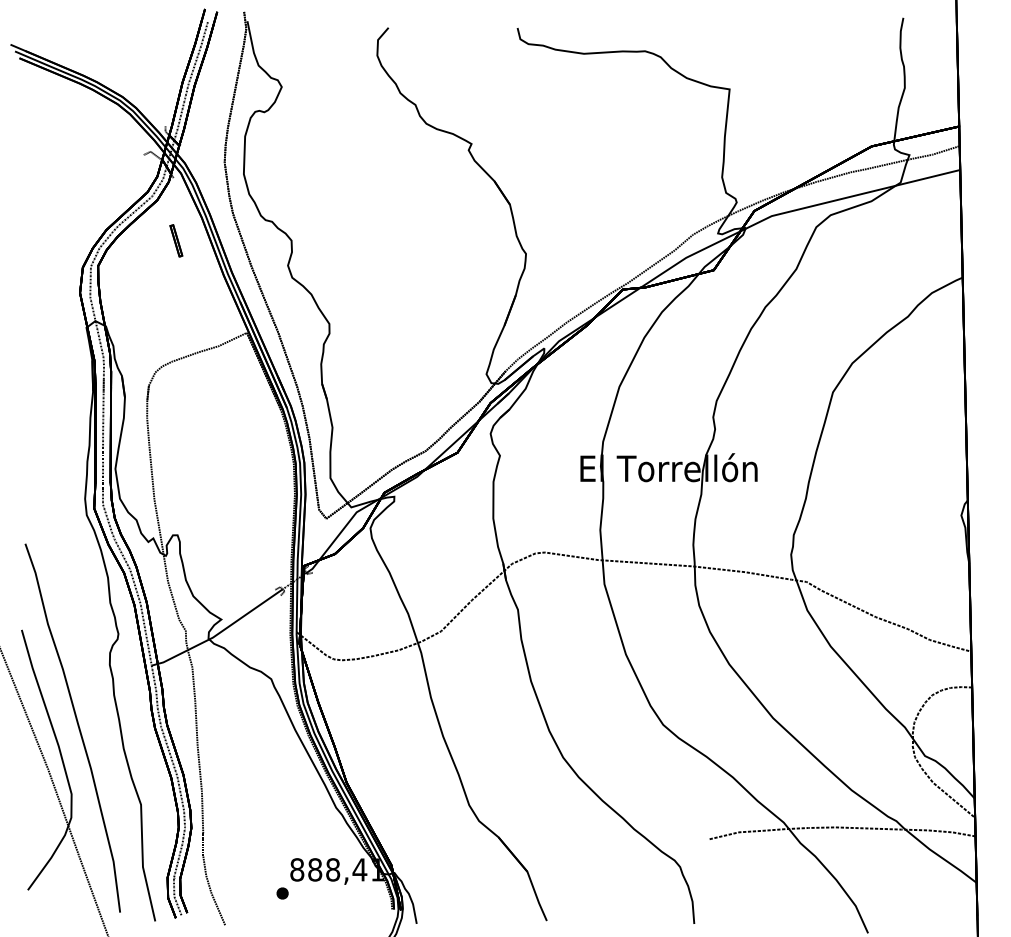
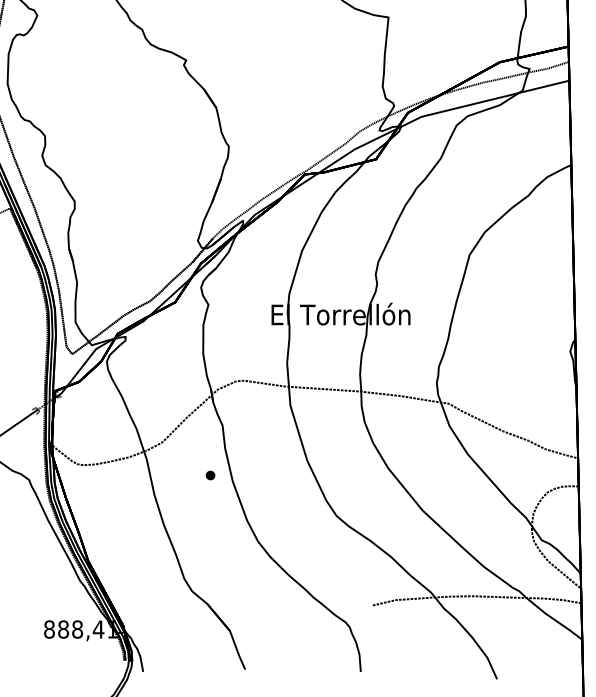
part: (282, 893) -> (210, 475), moved

